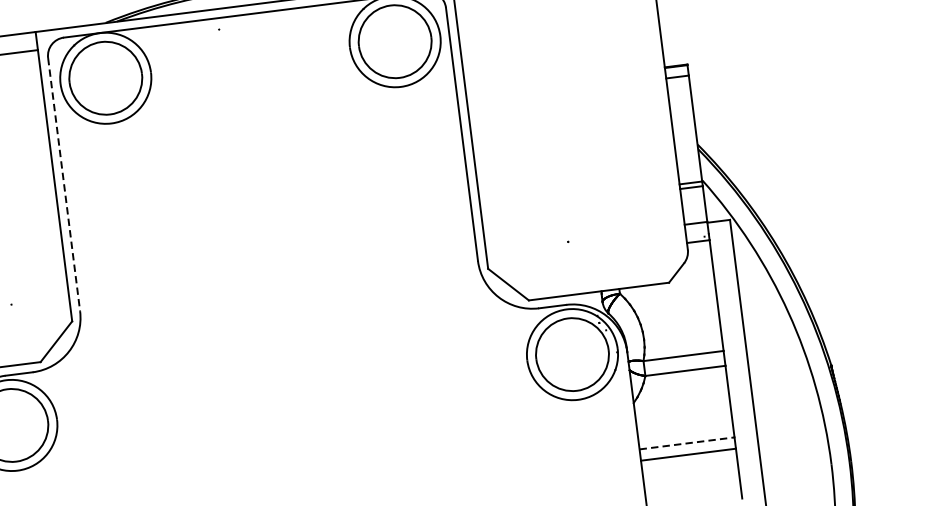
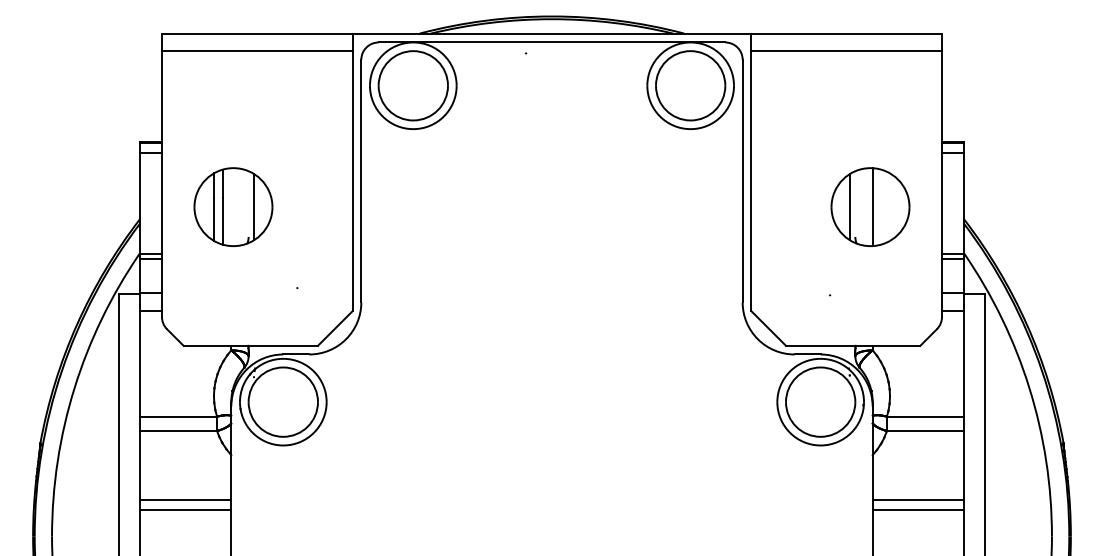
part: (598, 143) -> (870, 206), added
line: (64, 184) -> (361, 181), dashed -> solid
line: (687, 443) -> (918, 499), dashed -> solid

